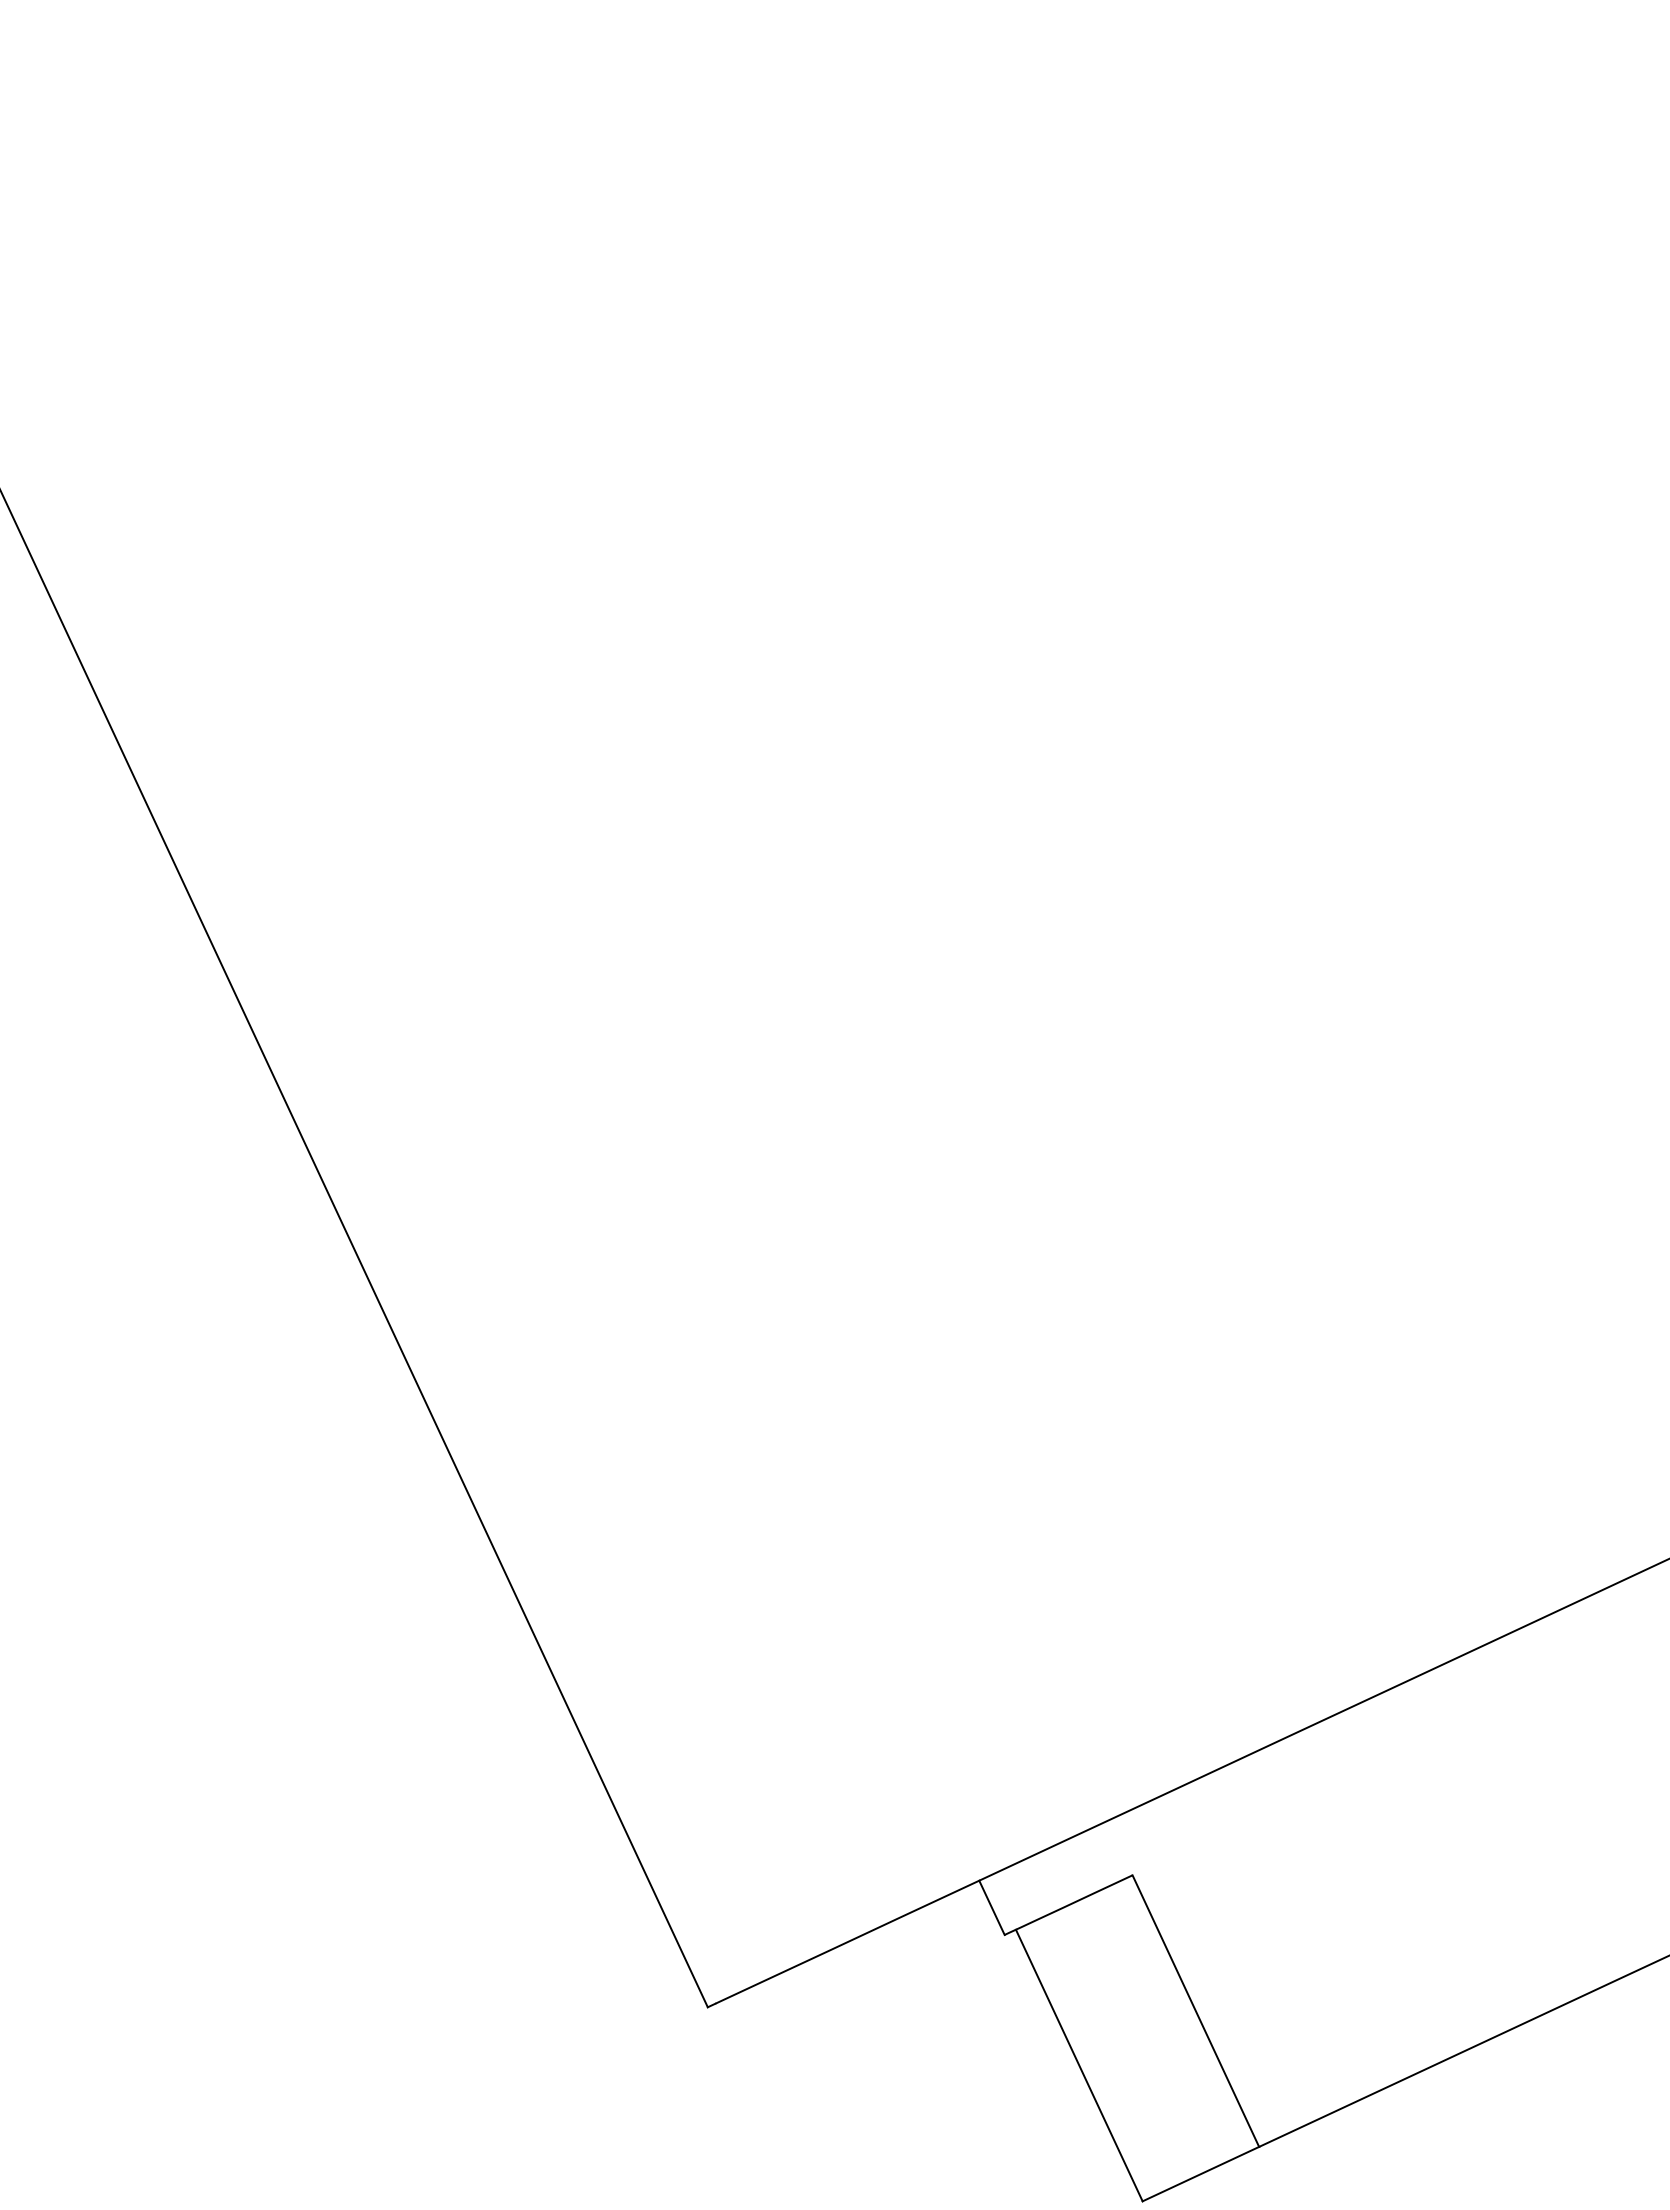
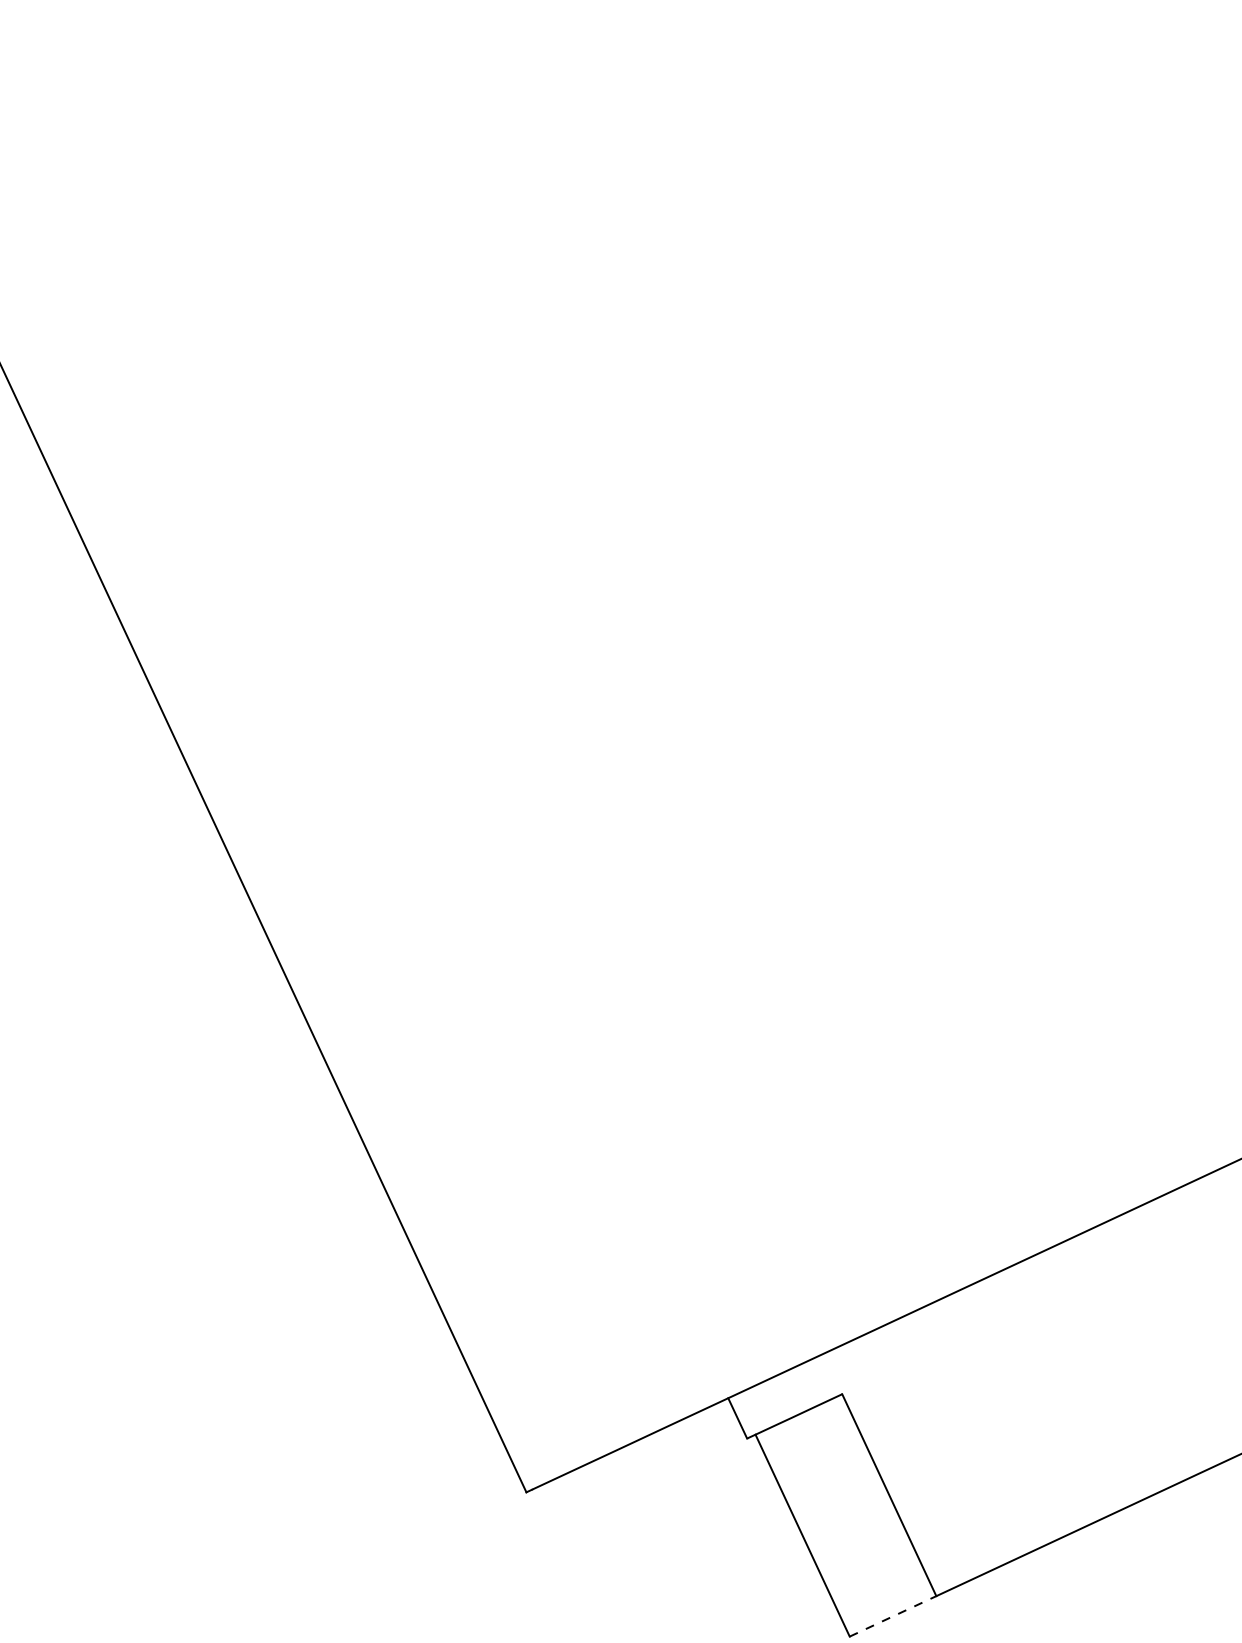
line: (1201, 2173) -> (893, 1615), solid -> dashed

